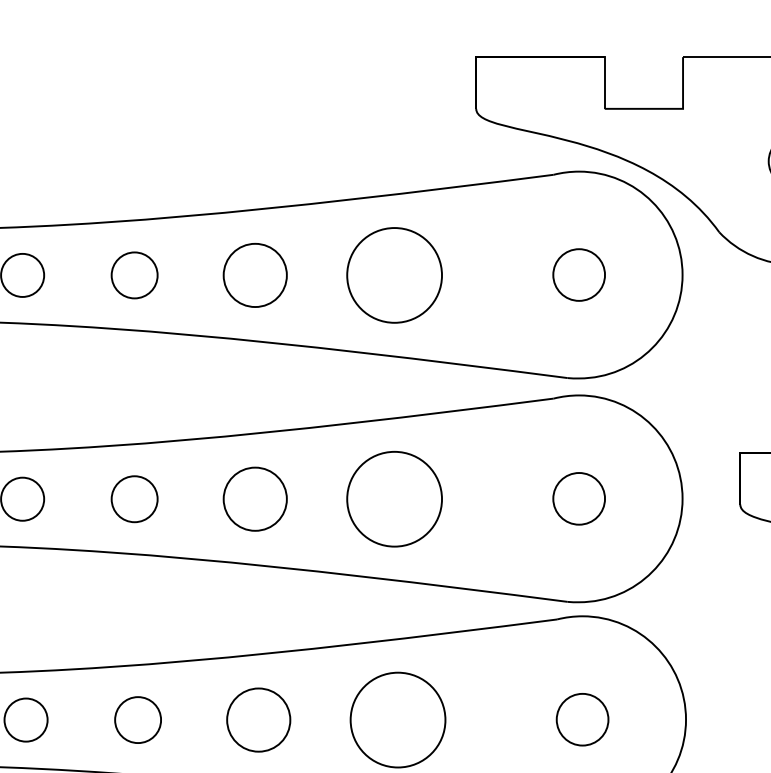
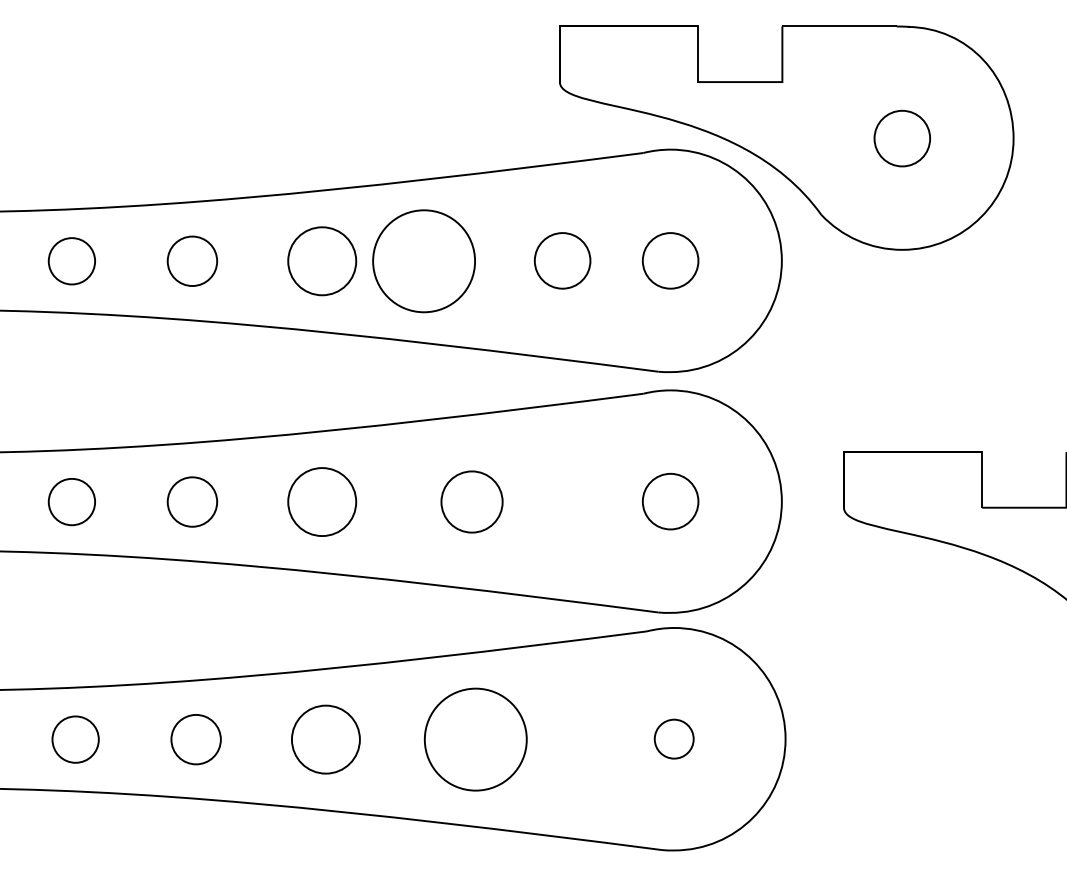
part: (478, 274) -> (562, 260), added
part: (394, 275) -> (423, 261), moved
part: (394, 498) -> (471, 501), size x0.6
part: (581, 719) -> (673, 738), size x0.7

